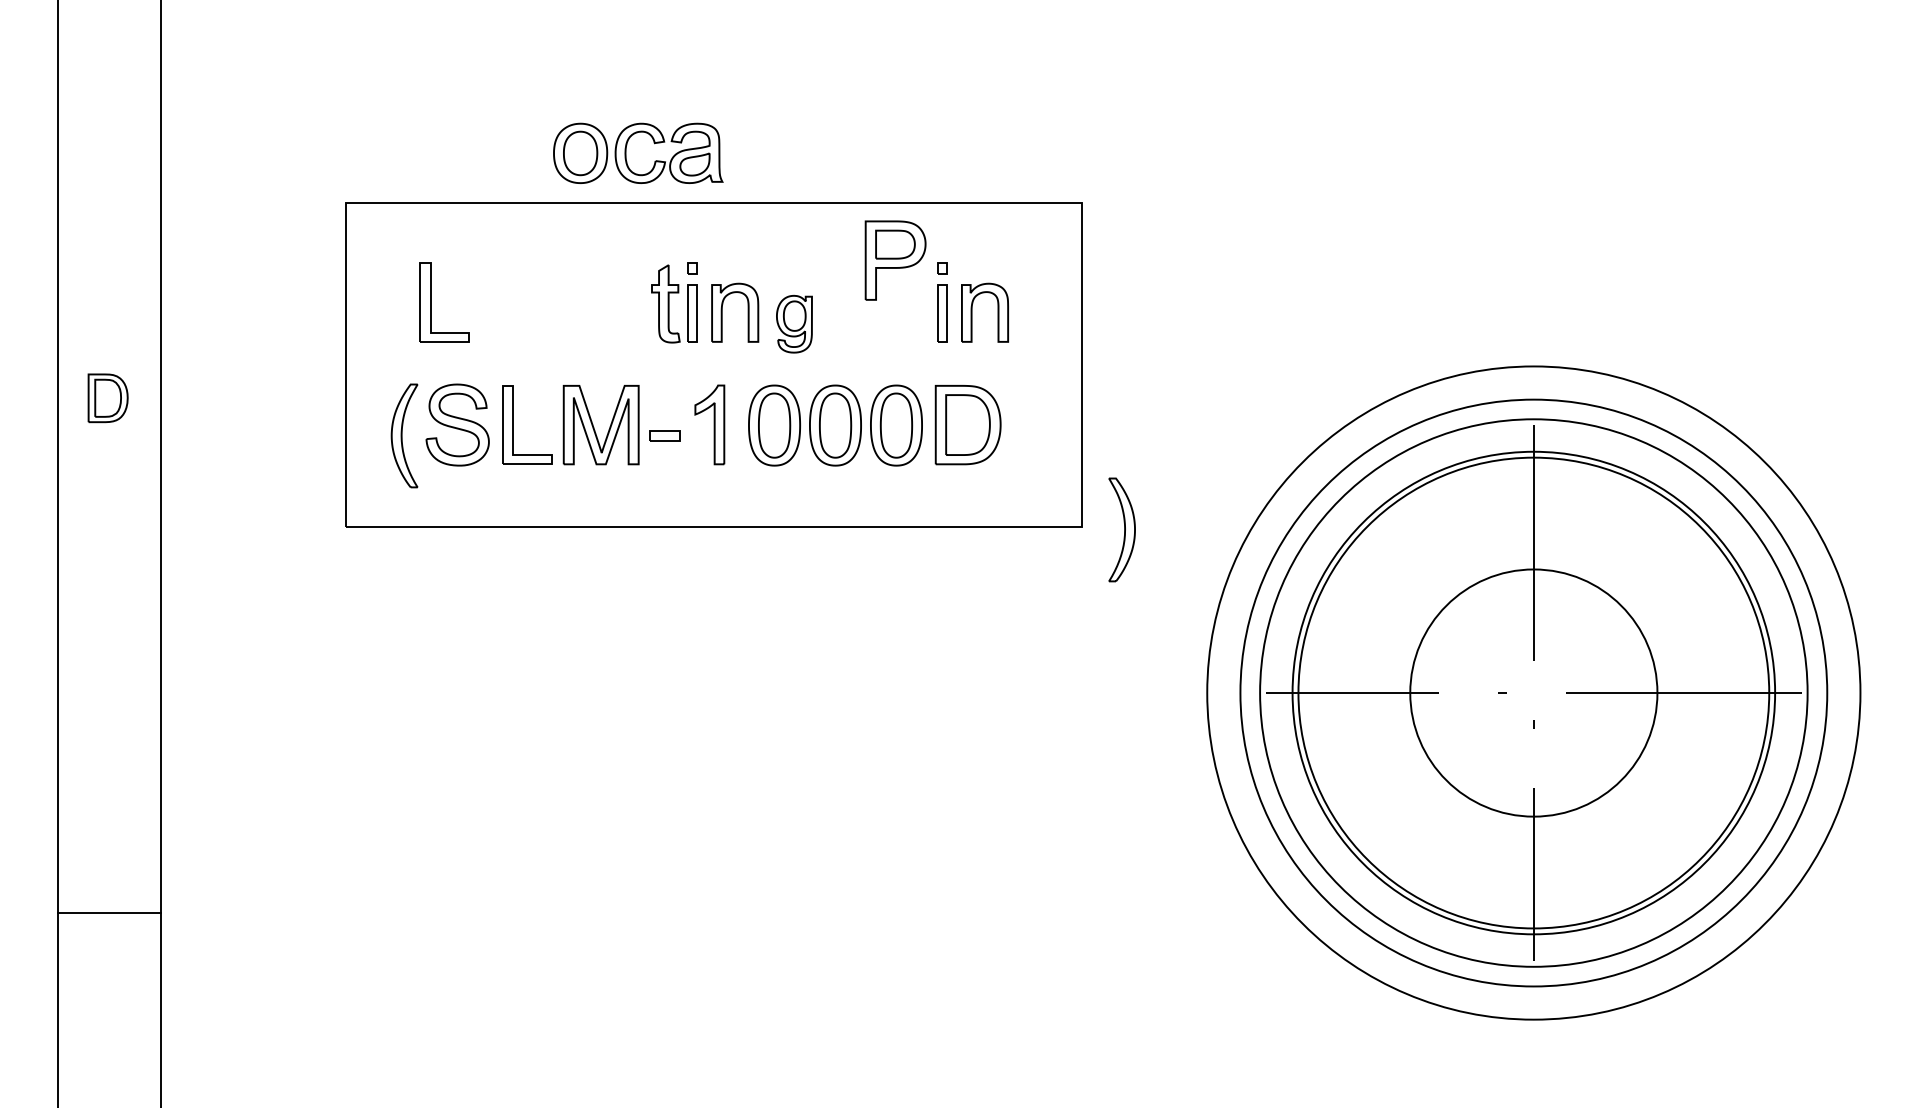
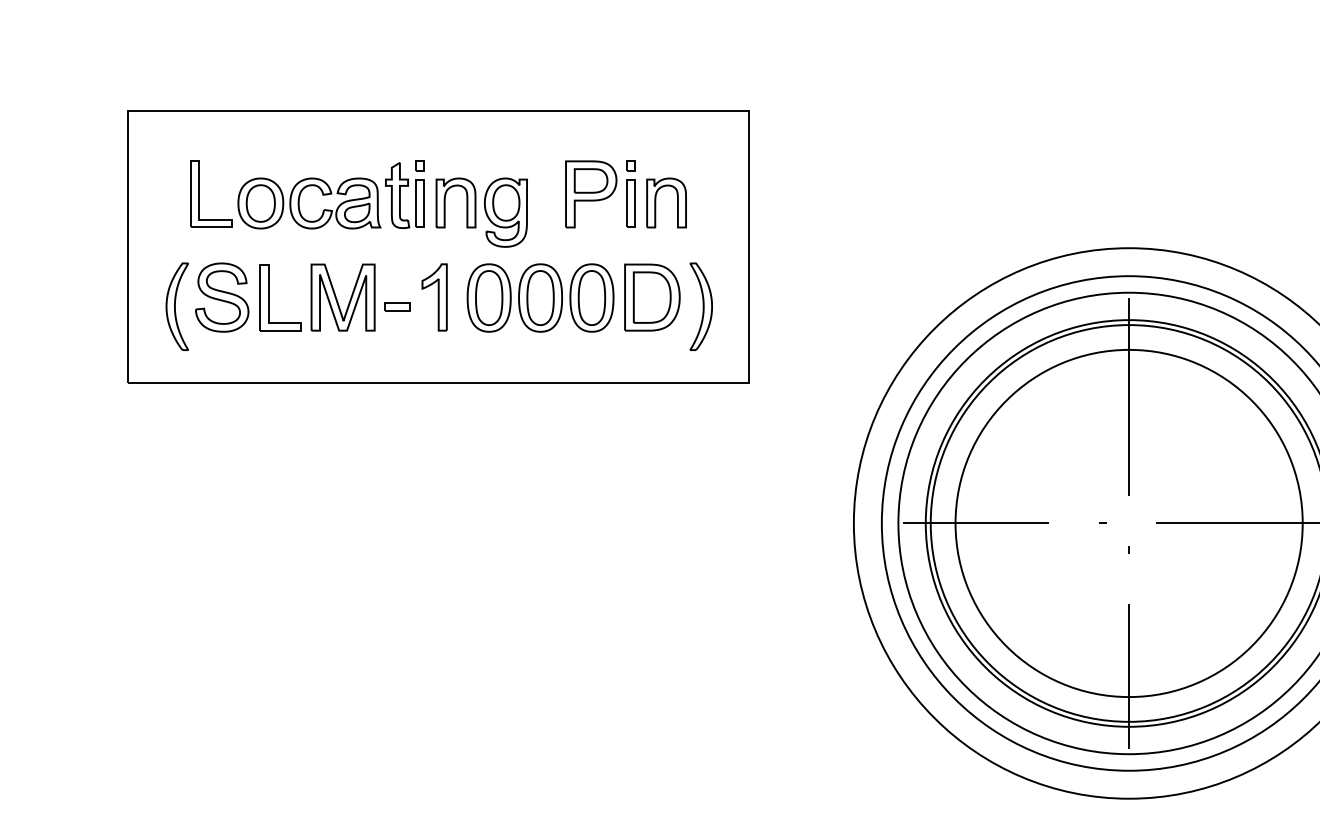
part: (626, 152) -> (299, 202), moved
part: (895, 260) -> (591, 194), moved
part: (794, 323) -> (506, 212), size x1.43
part: (1121, 529) -> (700, 306), moved
circle: (1533, 693) -> (1128, 523), size x1.67

